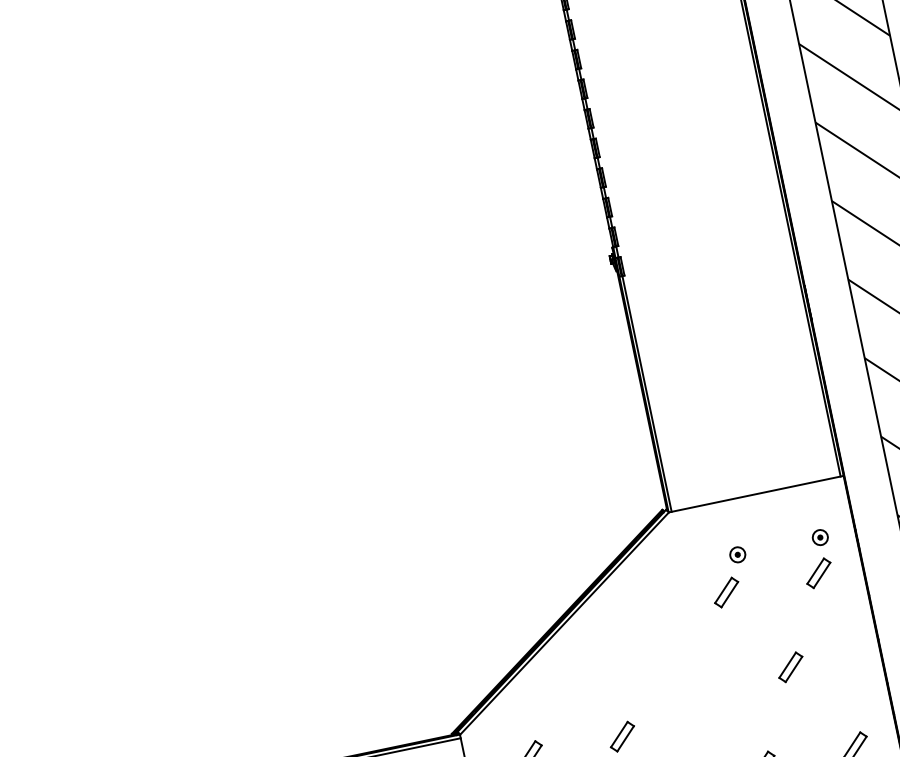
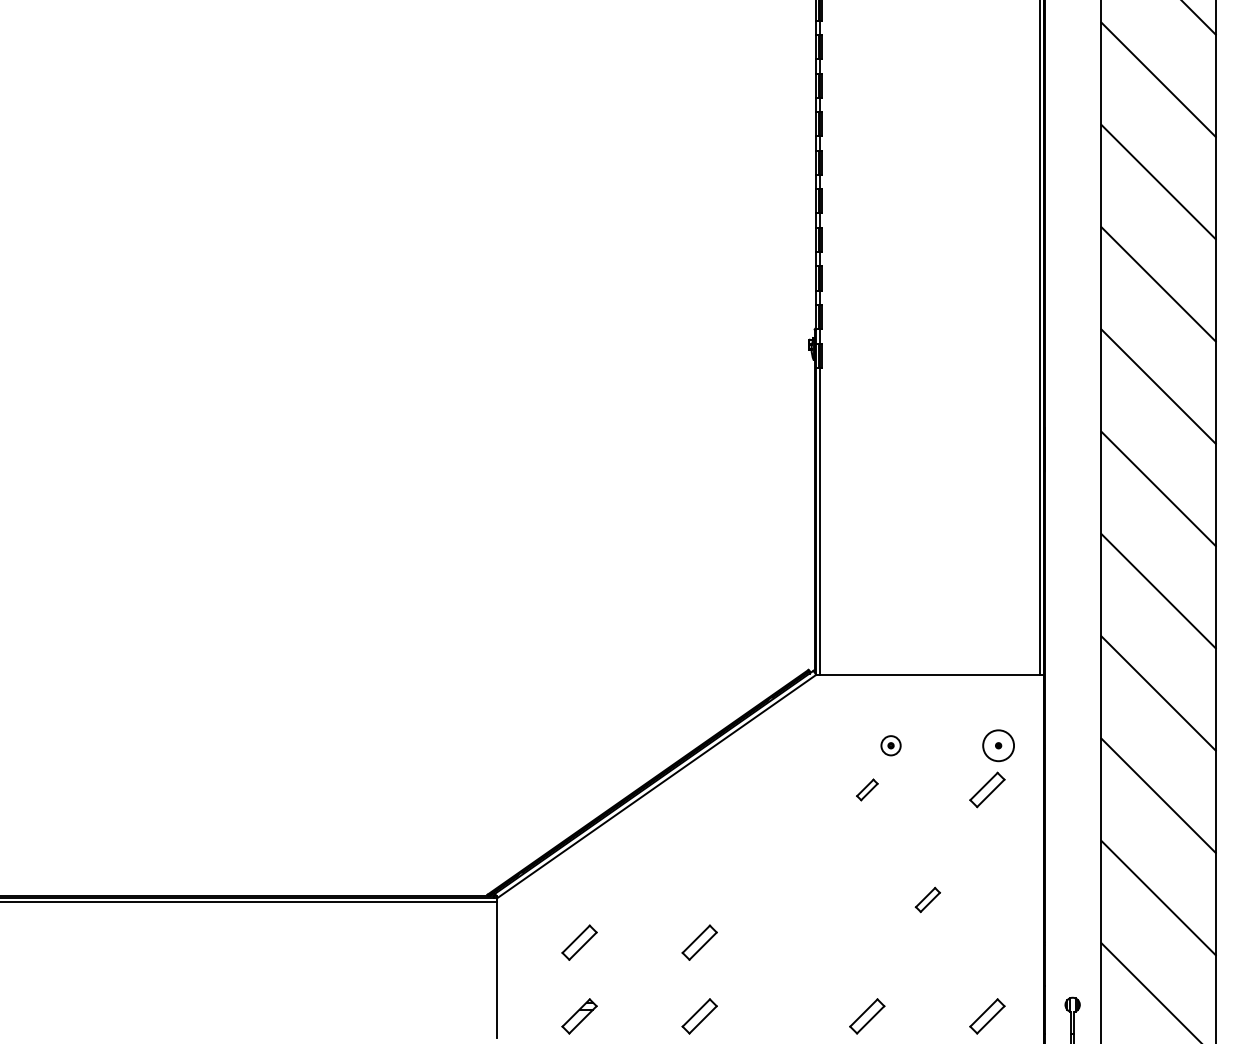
circle: (820, 537) -> (998, 745), size x1.6
part: (726, 592) -> (867, 789), size x0.6
part: (790, 667) -> (927, 899), size x0.7

